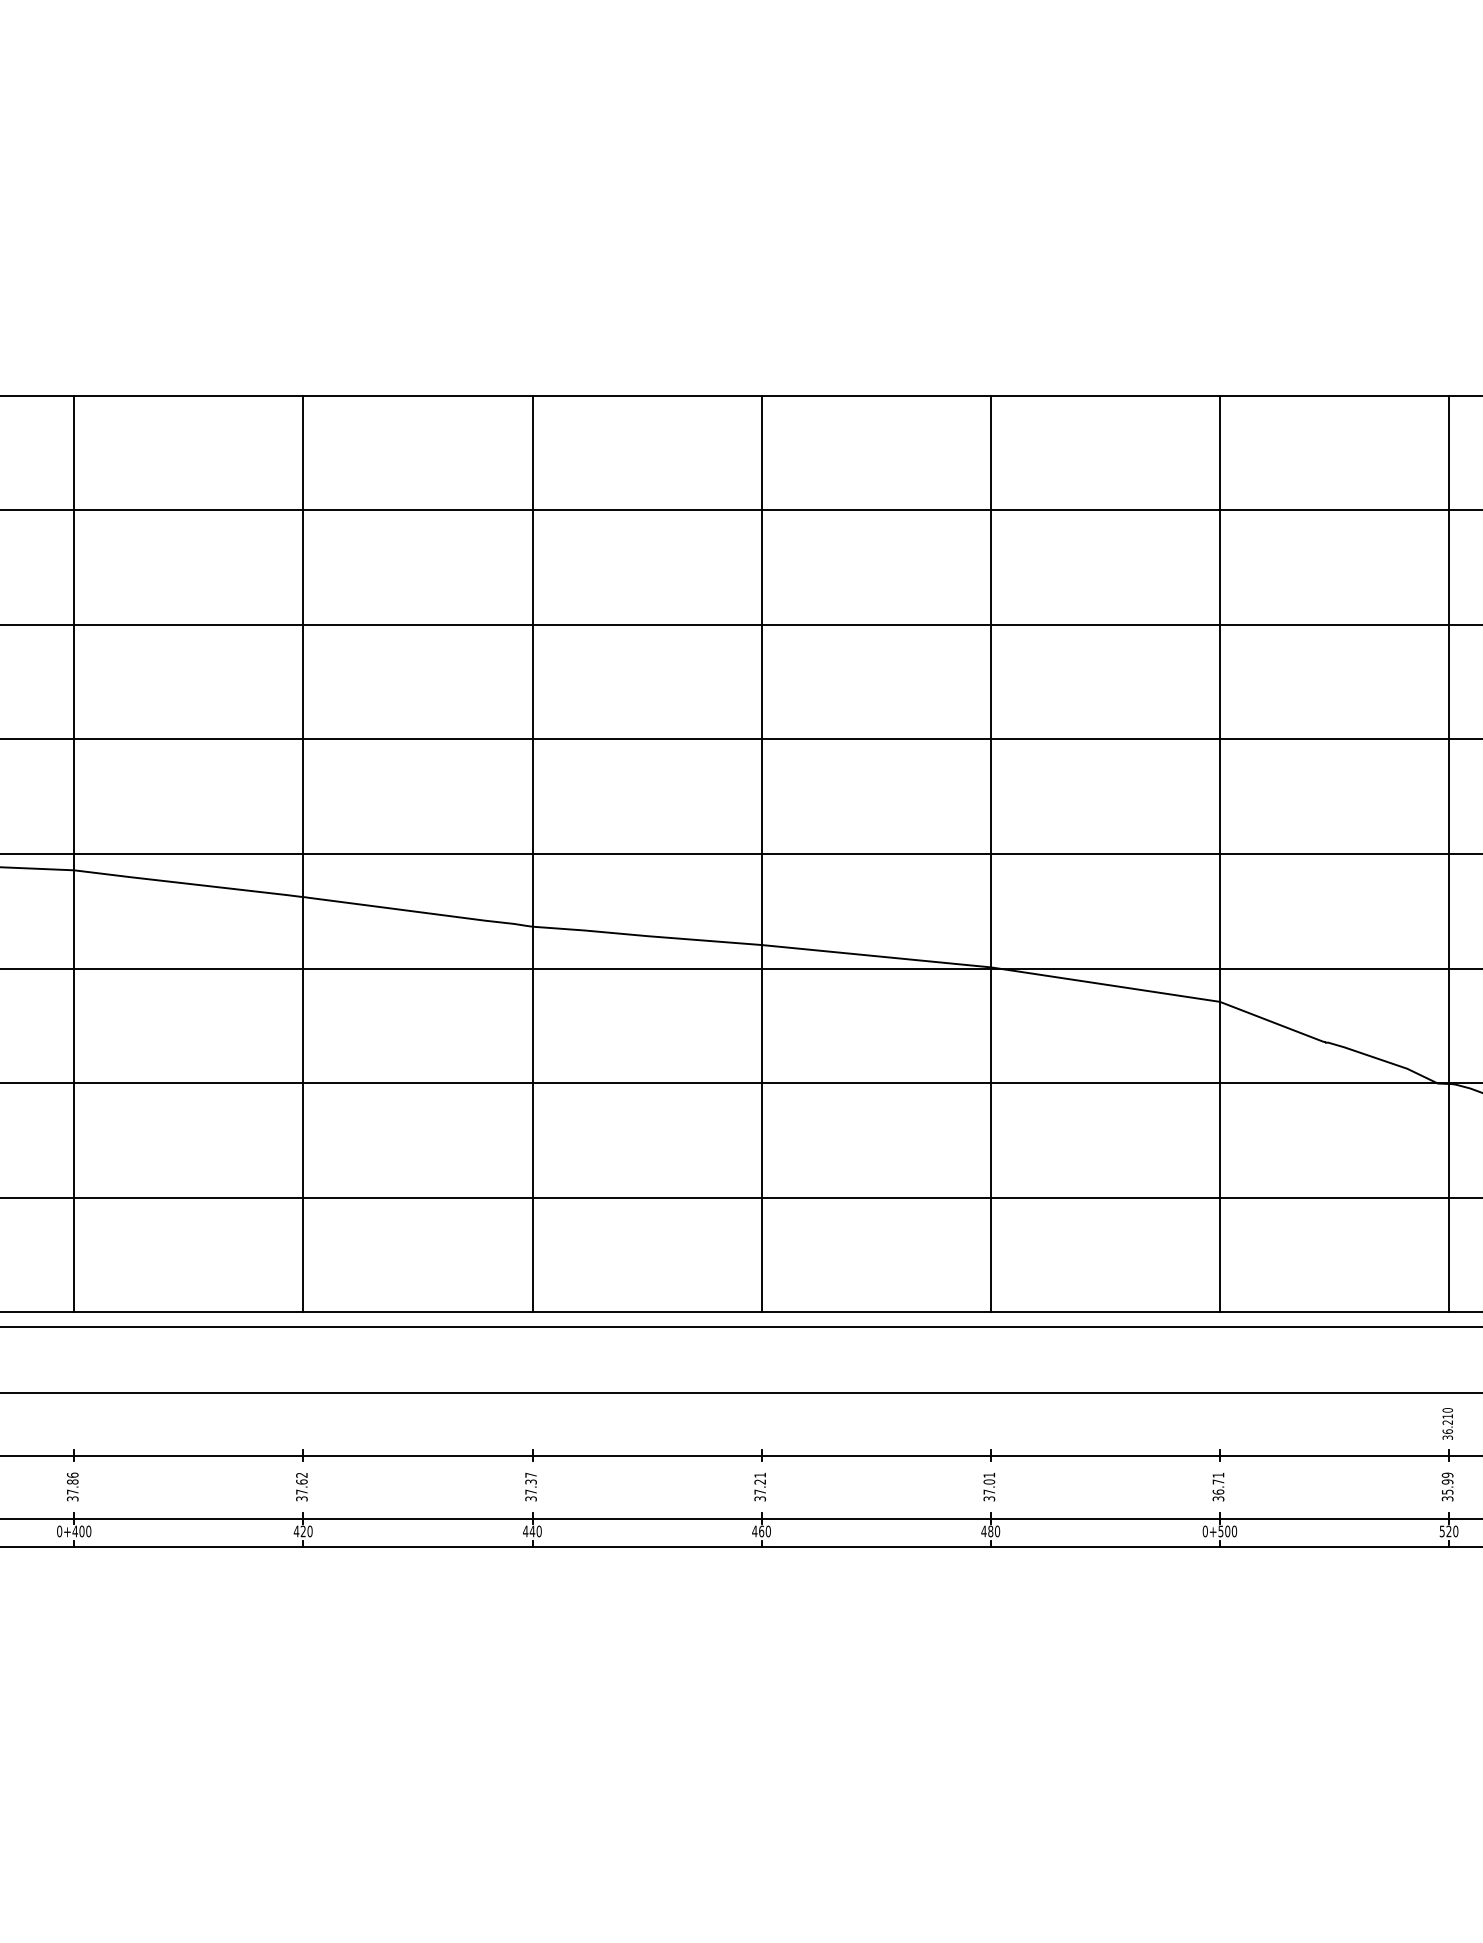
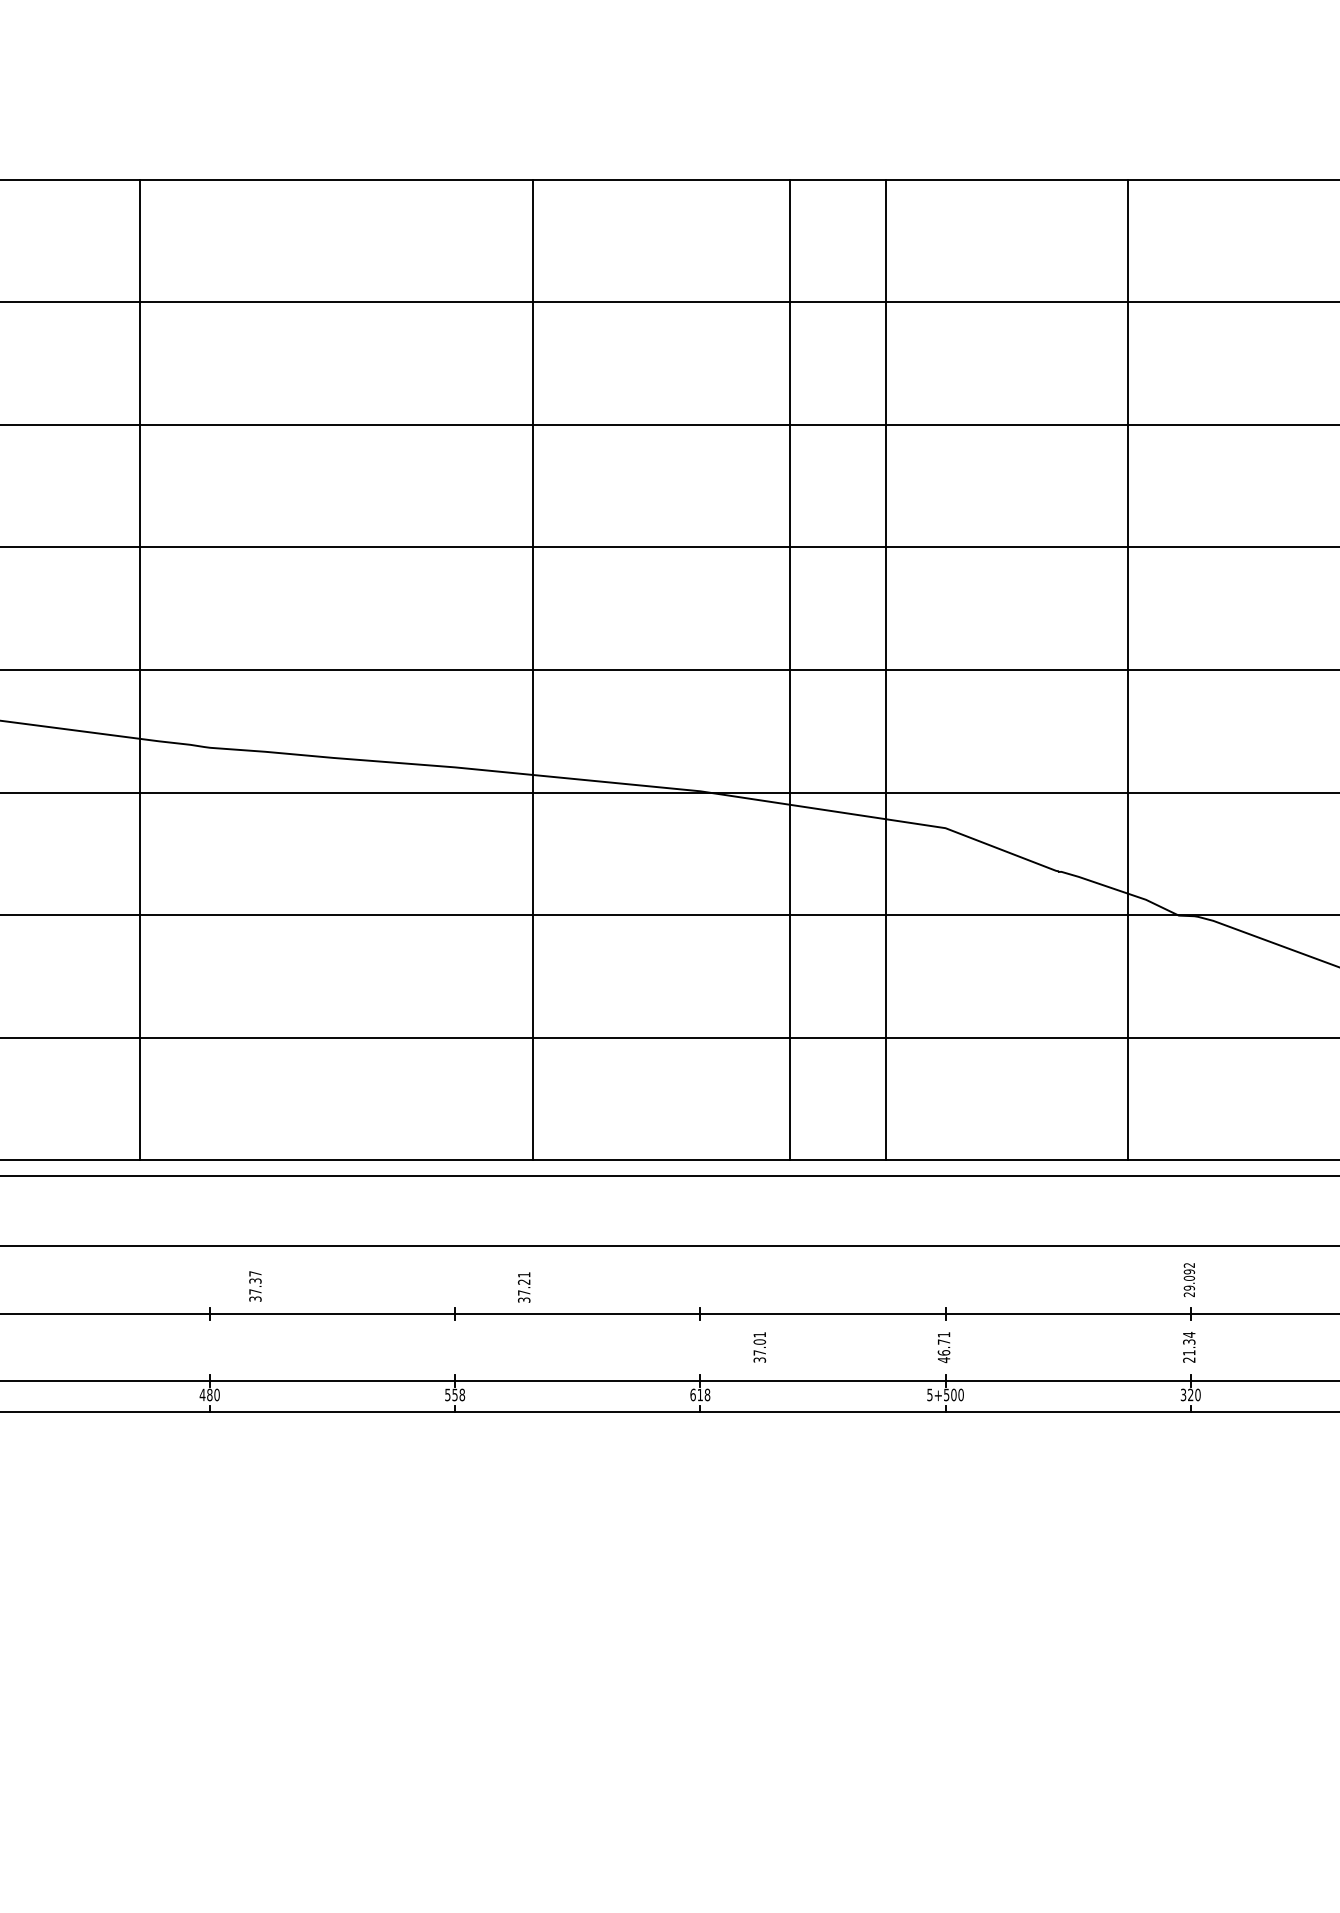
line: (532, 853) -> (140, 669), moved
line: (761, 853) -> (533, 669), moved
line: (990, 853) -> (789, 669), moved
line: (1219, 853) -> (885, 669), moved
line: (1449, 853) -> (1128, 669), moved
text: (1447, 1423) -> (1189, 1279), 36.210 -> 29.092
text: (530, 1486) -> (254, 1285), moved
text: (760, 1486) -> (524, 1286), moved
text: (989, 1486) -> (759, 1346), moved
text: (1447, 1486) -> (1189, 1346), 35.99 -> 21.34
text: (1218, 1498) -> (944, 1359), 36.71 -> 46.71
text: (1442, 1530) -> (1183, 1393), 520 -> 320
text: (532, 1531) -> (209, 1395), 440 -> 480
text: (761, 1531) -> (454, 1395), 460 -> 558
text: (990, 1531) -> (700, 1395), 480 -> 618
text: (1204, 1531) -> (929, 1395), 0+500 -> 5+500

